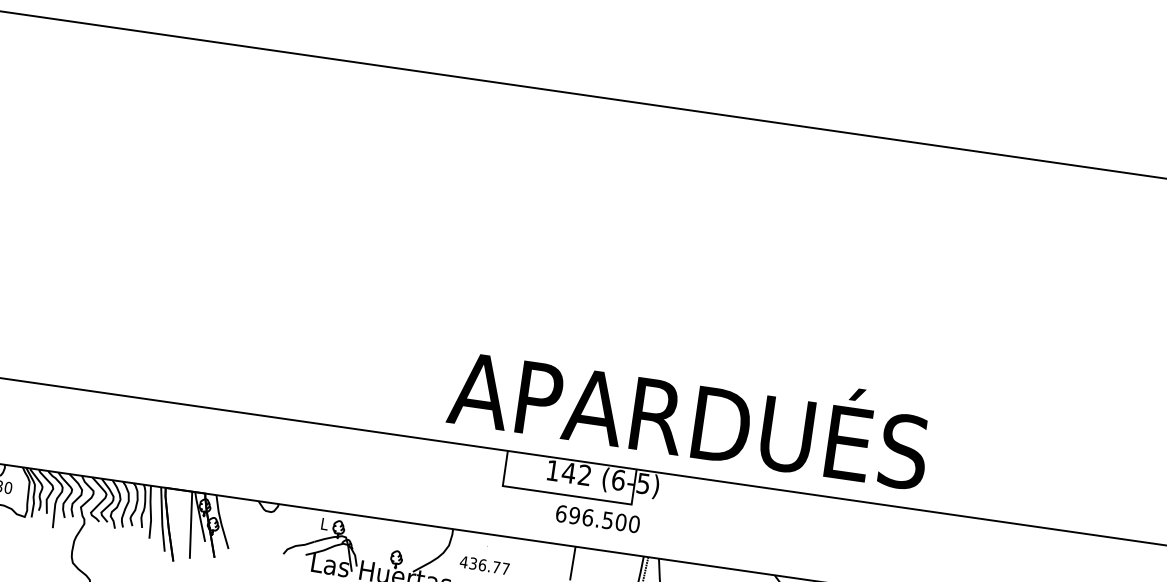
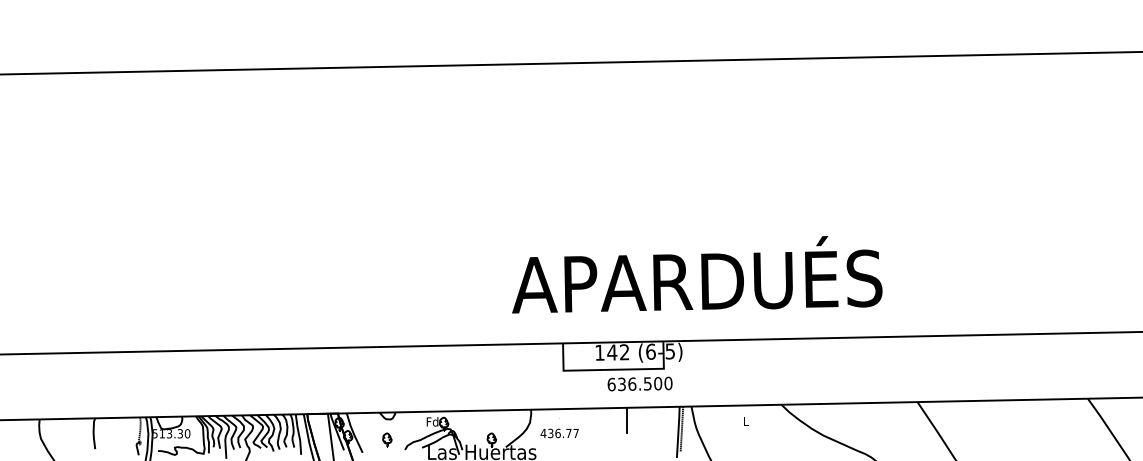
text: (691, 411) -> (697, 274), moved
text: (574, 514) -> (621, 383), 696.500 -> 636.500
text: (324, 523) -> (432, 421), L -> Fd
part: (263, 537) -> (387, 439), added

